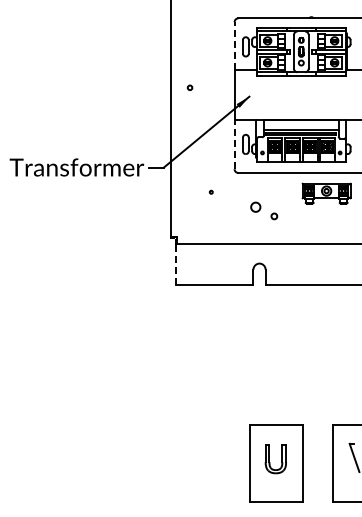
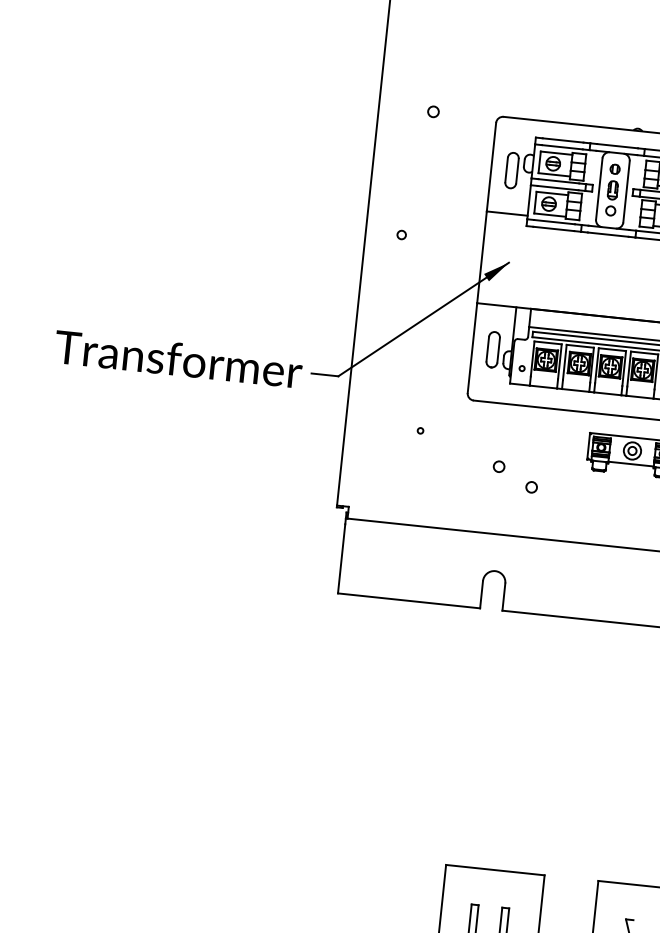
circle: (199, 19) -> (432, 111), added
line: (234, 45) -> (491, 165), dashed -> solid
line: (234, 144) -> (472, 347), dashed -> solid
circle: (255, 206) -> (498, 465), size x0.62
line: (176, 265) -> (342, 558), dashed -> solid

